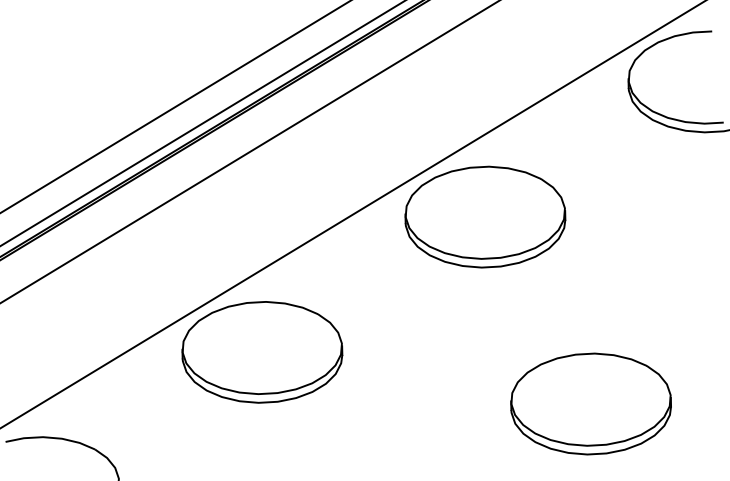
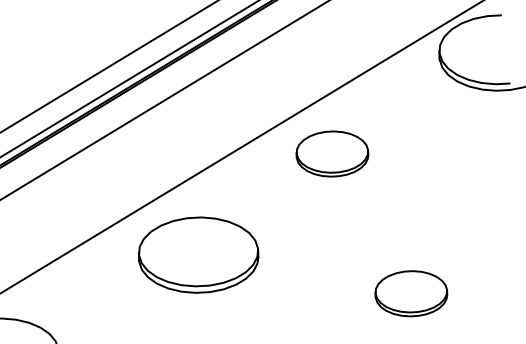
part: (485, 216) -> (332, 153), size x0.6
part: (262, 352) -> (198, 255), moved
part: (590, 403) -> (410, 293), size x0.6

